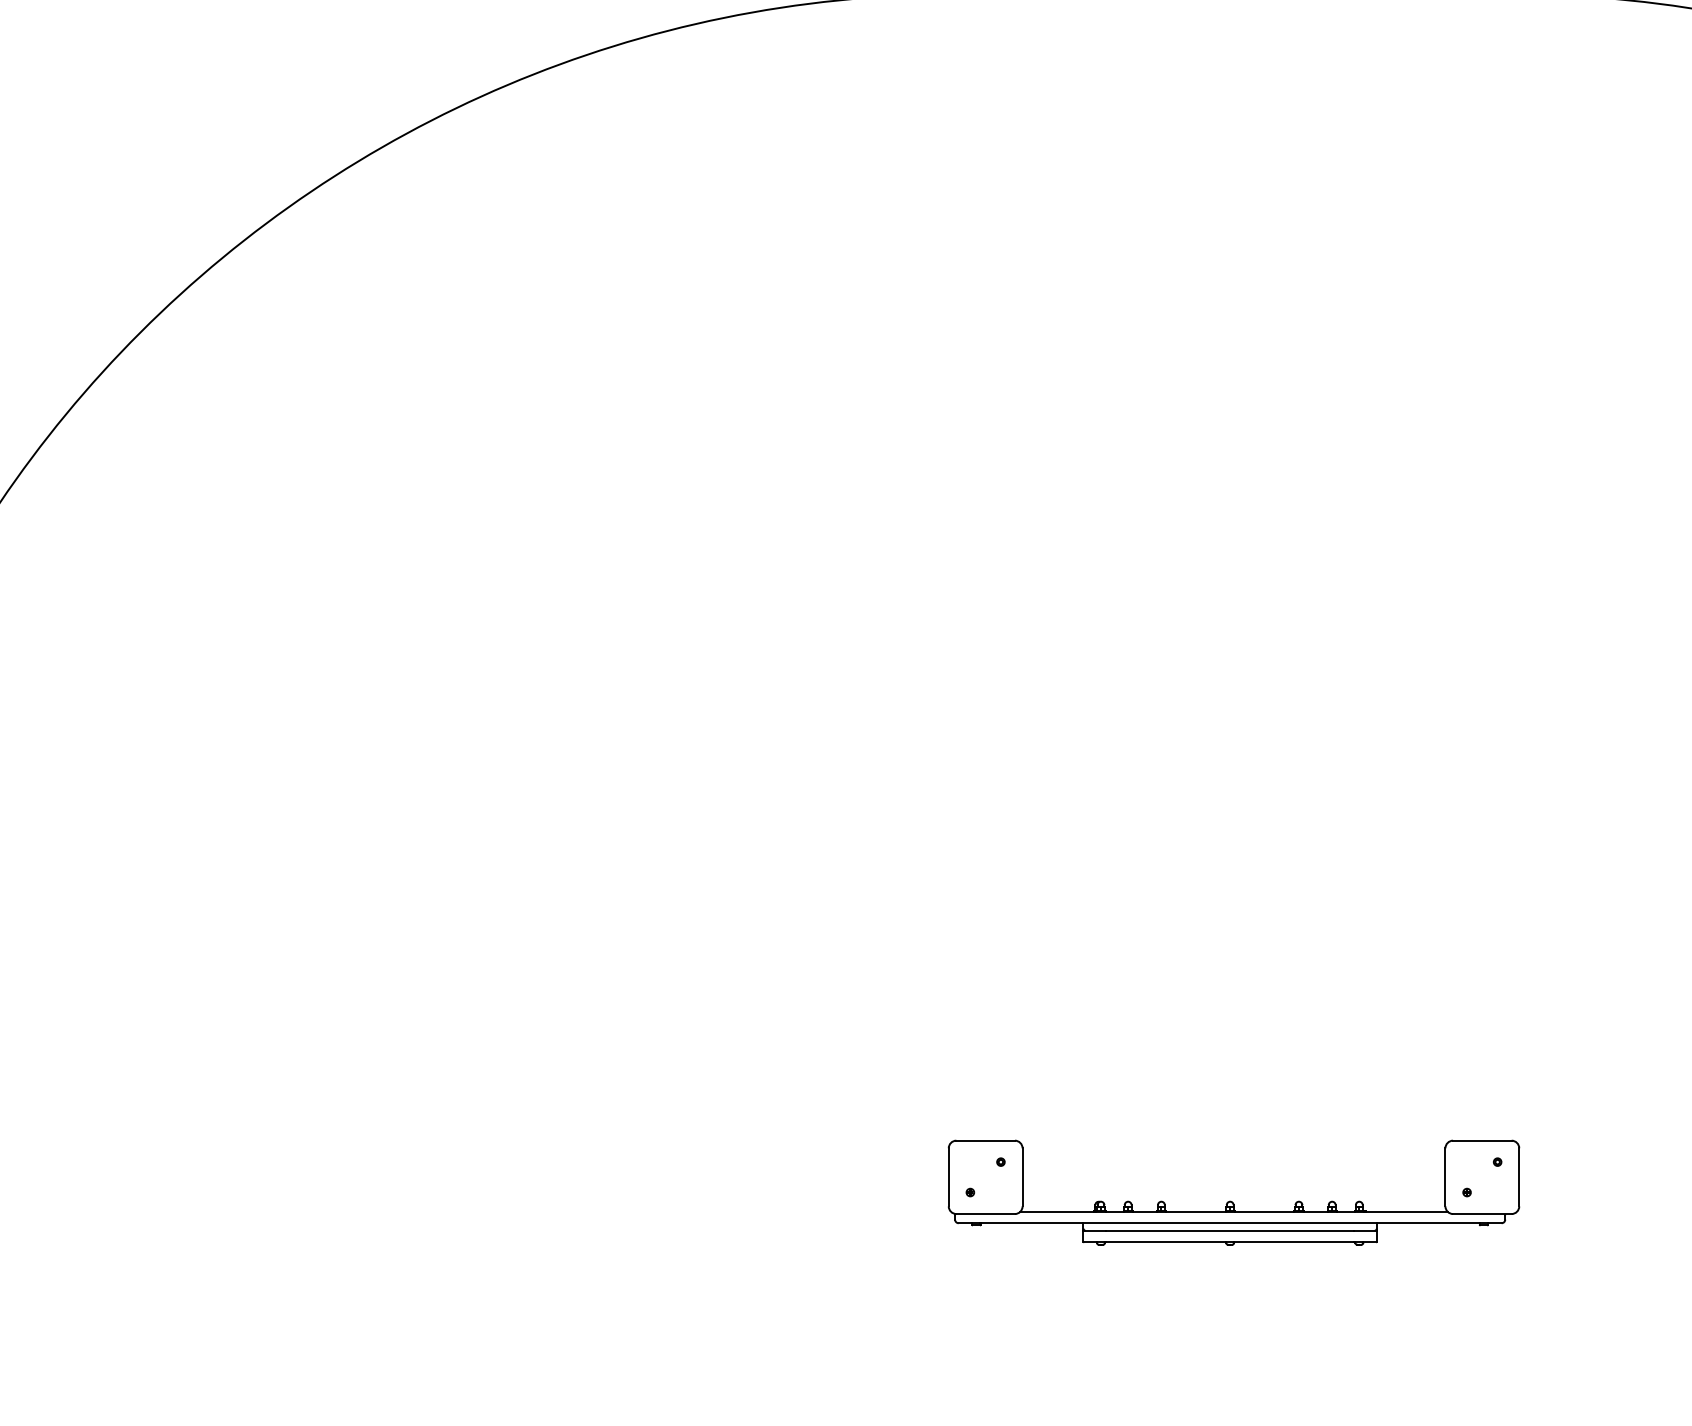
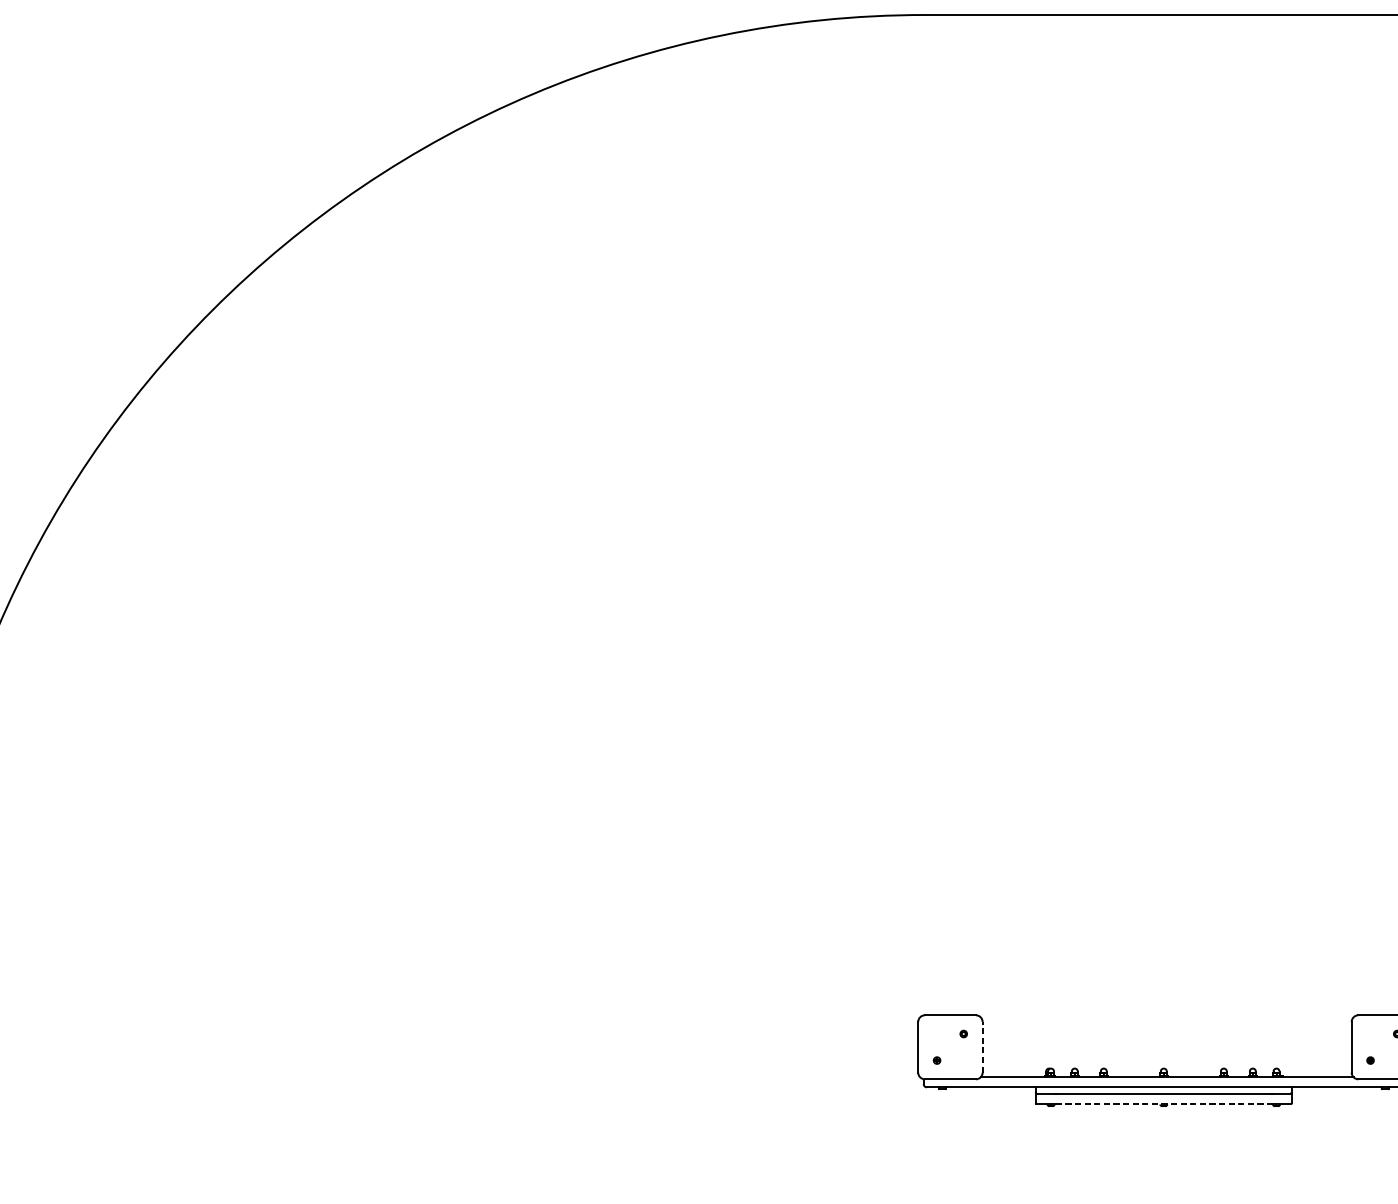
line: (1022, 1176) -> (982, 1046), solid -> dashed
line: (1230, 1242) -> (1164, 1104), solid -> dashed

